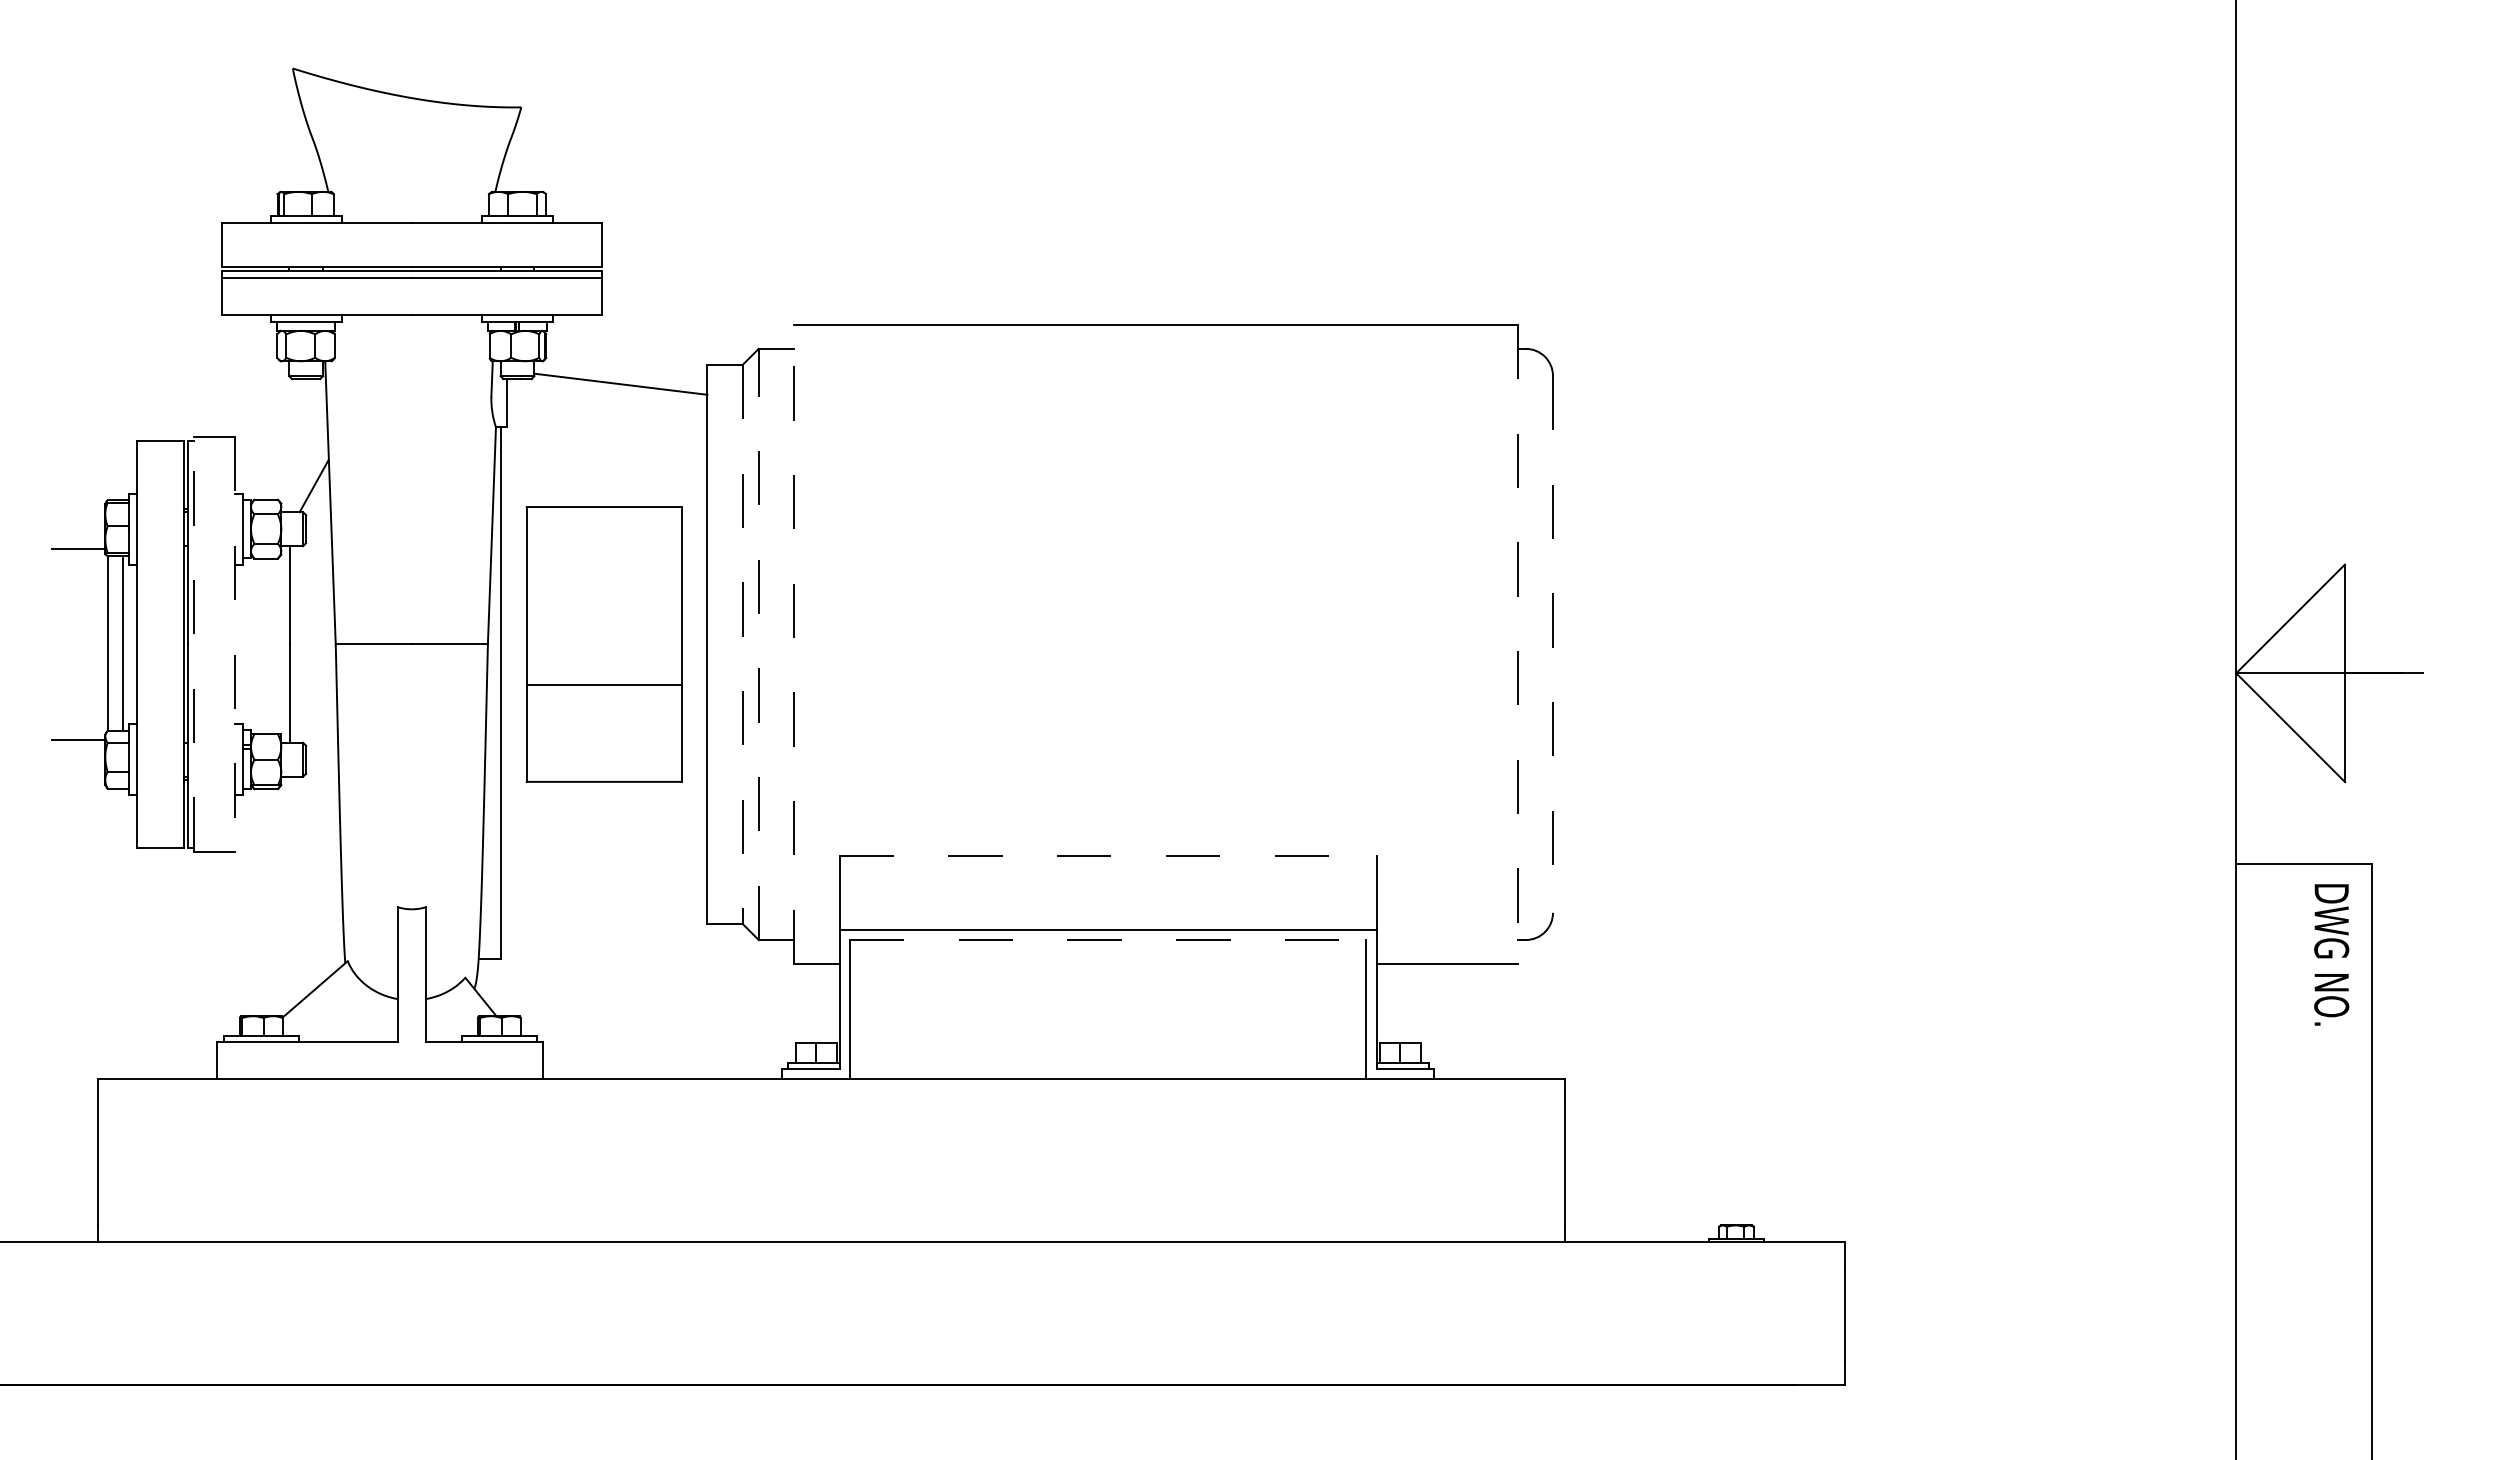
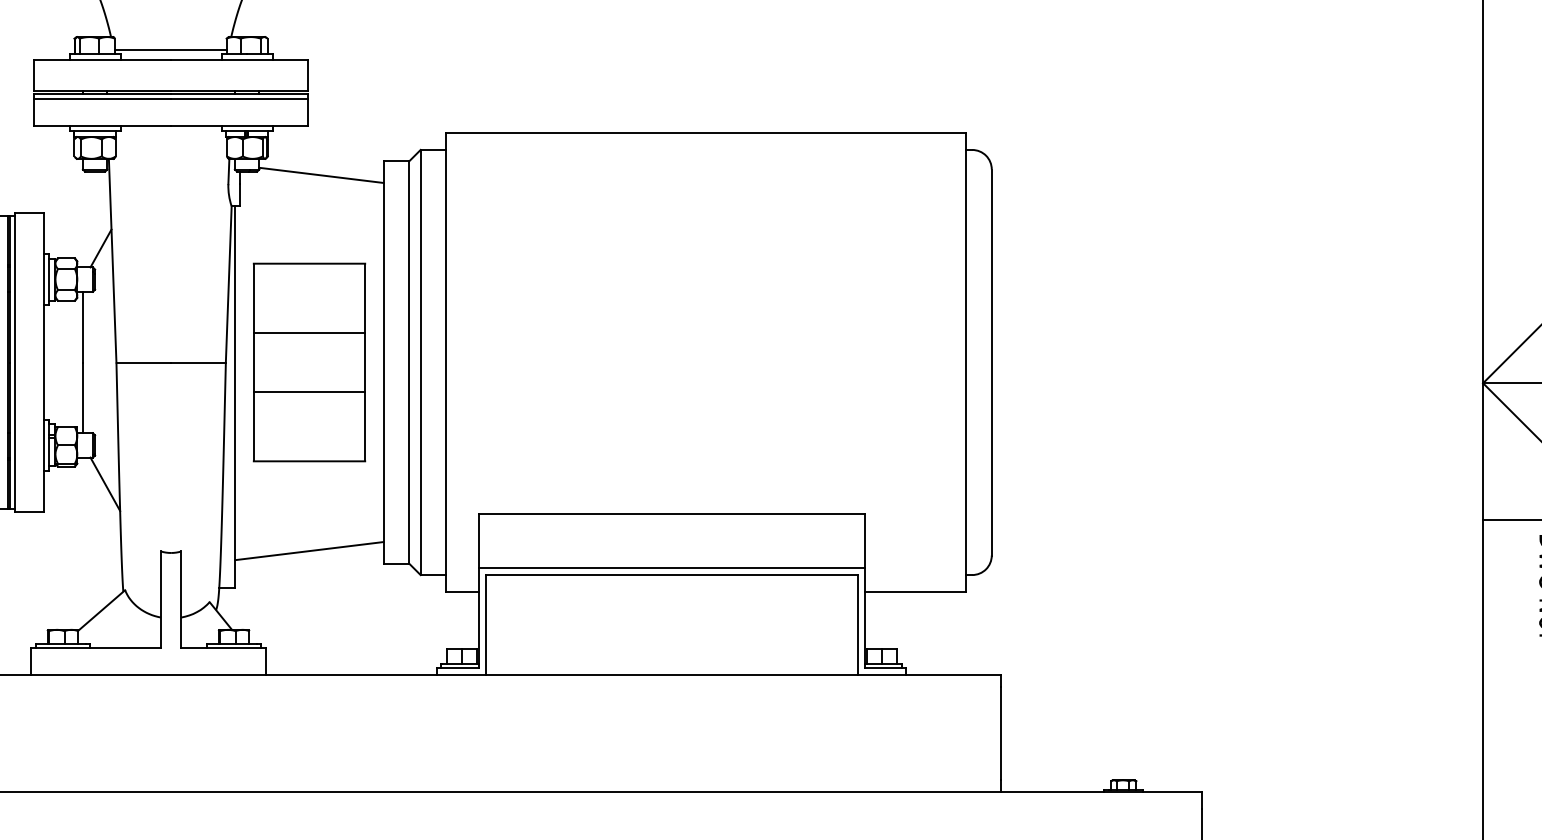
line: (410, 209) -> (170, 49), added
line: (603, 603) -> (308, 333), added
line: (194, 643) -> (14, 361), dashed -> solid
line: (235, 644) -> (44, 362), dashed -> solid
line: (742, 644) -> (408, 362), dashed -> solid
line: (758, 644) -> (420, 362), dashed -> solid
line: (794, 644) -> (446, 362), dashed -> solid
line: (1517, 644) -> (966, 362), dashed -> solid
line: (1553, 644) -> (992, 362), dashed -> solid
line: (319, 813) -> (104, 484), added
line: (1108, 855) -> (672, 514), dashed -> solid
line: (603, 906) -> (308, 550), added
line: (1108, 940) -> (672, 575), dashed -> solid

